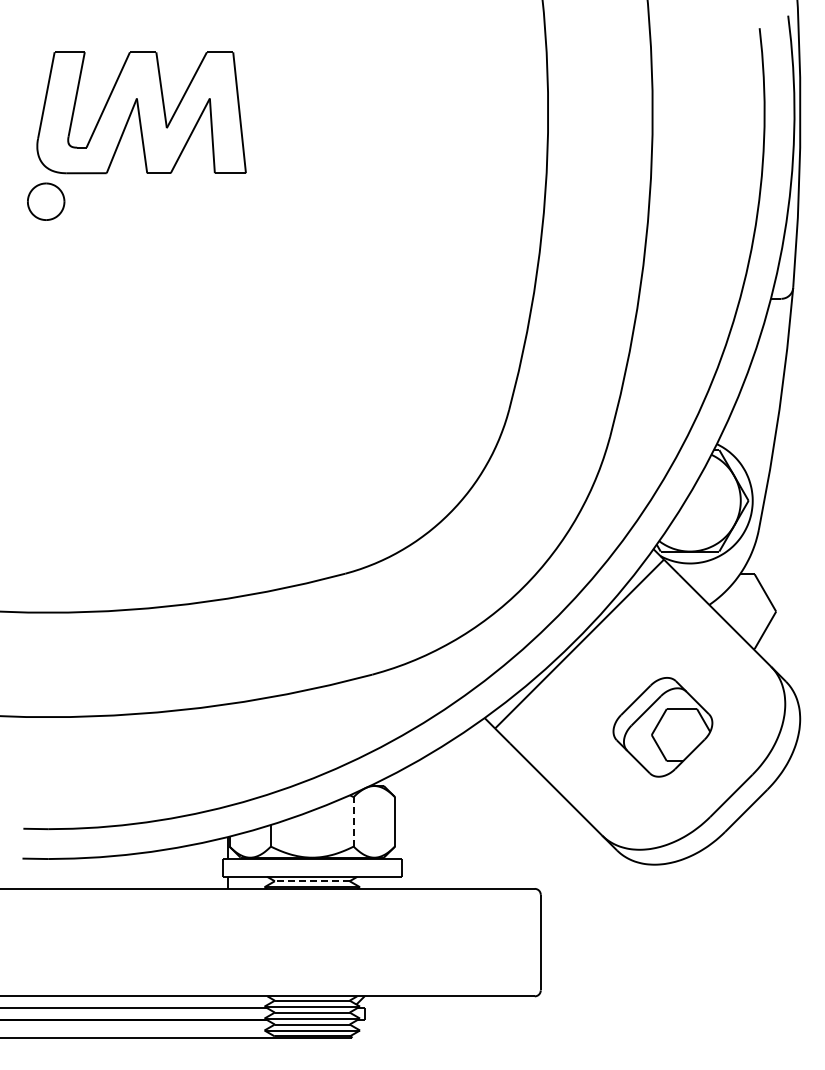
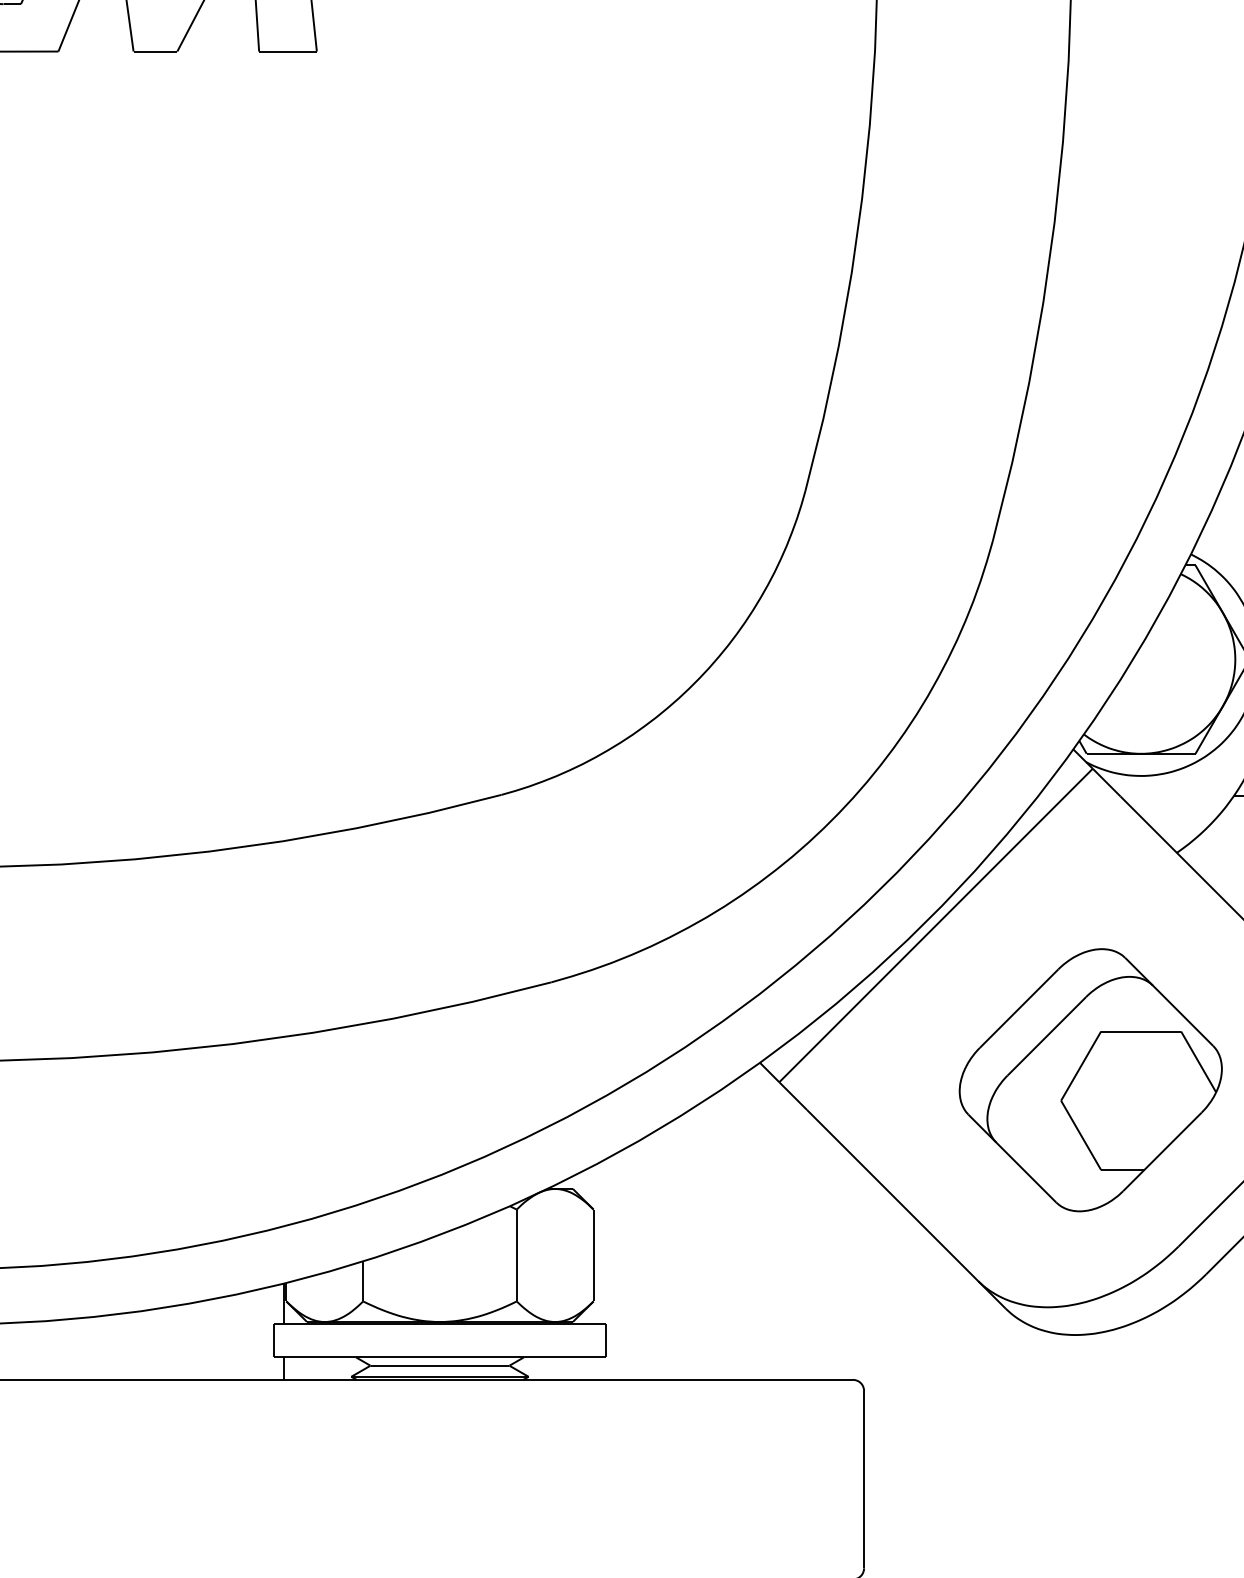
part: (662, 726) -> (1089, 1078), size x1.43
line: (353, 821) -> (516, 1254), dashed -> solid
line: (311, 881) -> (438, 1366), dashed -> solid

